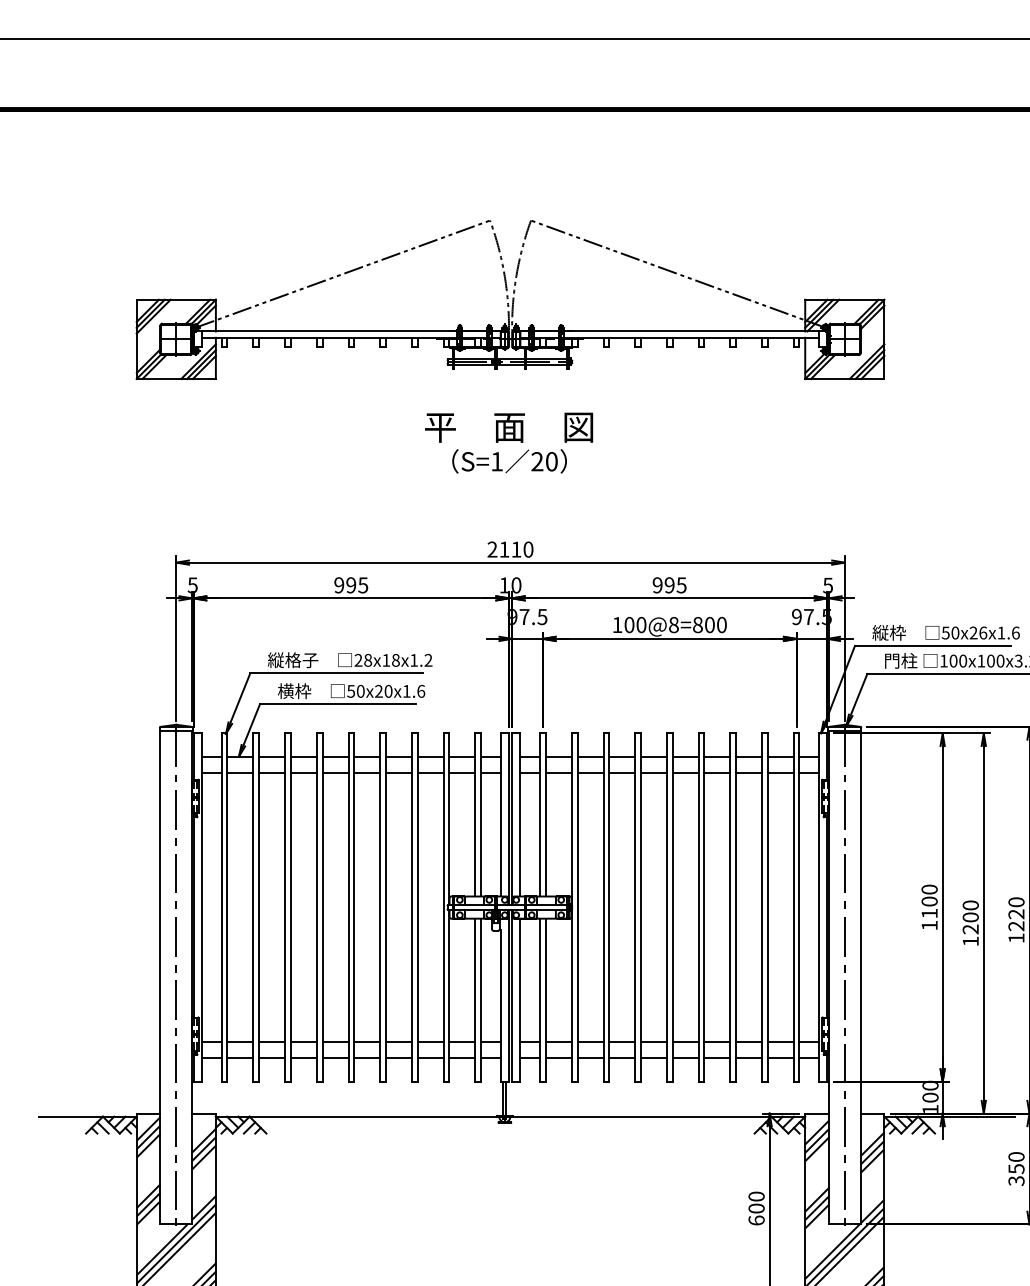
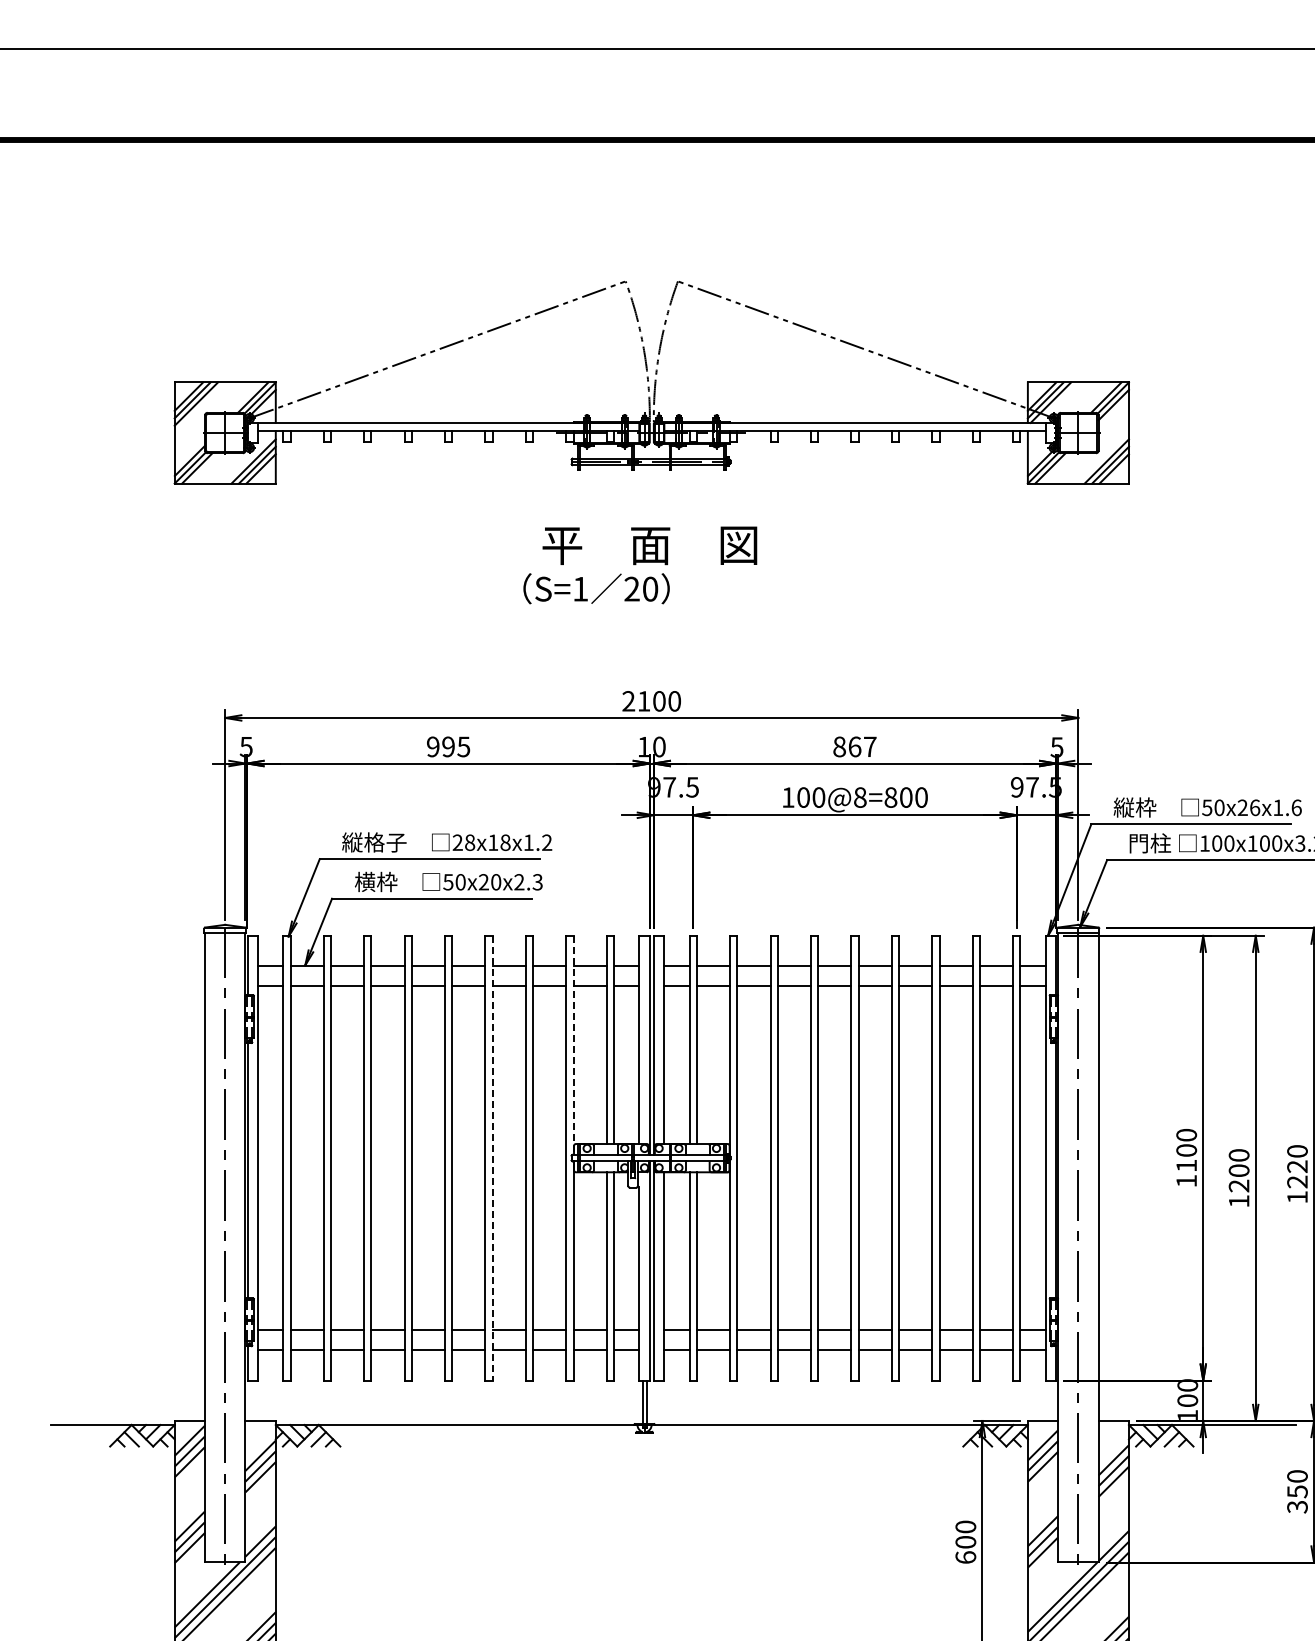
text: (509, 461) -> (596, 588), moved
text: (516, 549) -> (659, 701), 2110 -> 2100
text: (669, 585) -> (854, 746), 995 -> 867
text: (413, 691) -> (528, 882), 50x20x1.6 -> 50x20x2.3
line: (449, 819) -> (573, 1045), solid -> dashed
line: (385, 907) -> (492, 1158), solid -> dashed

